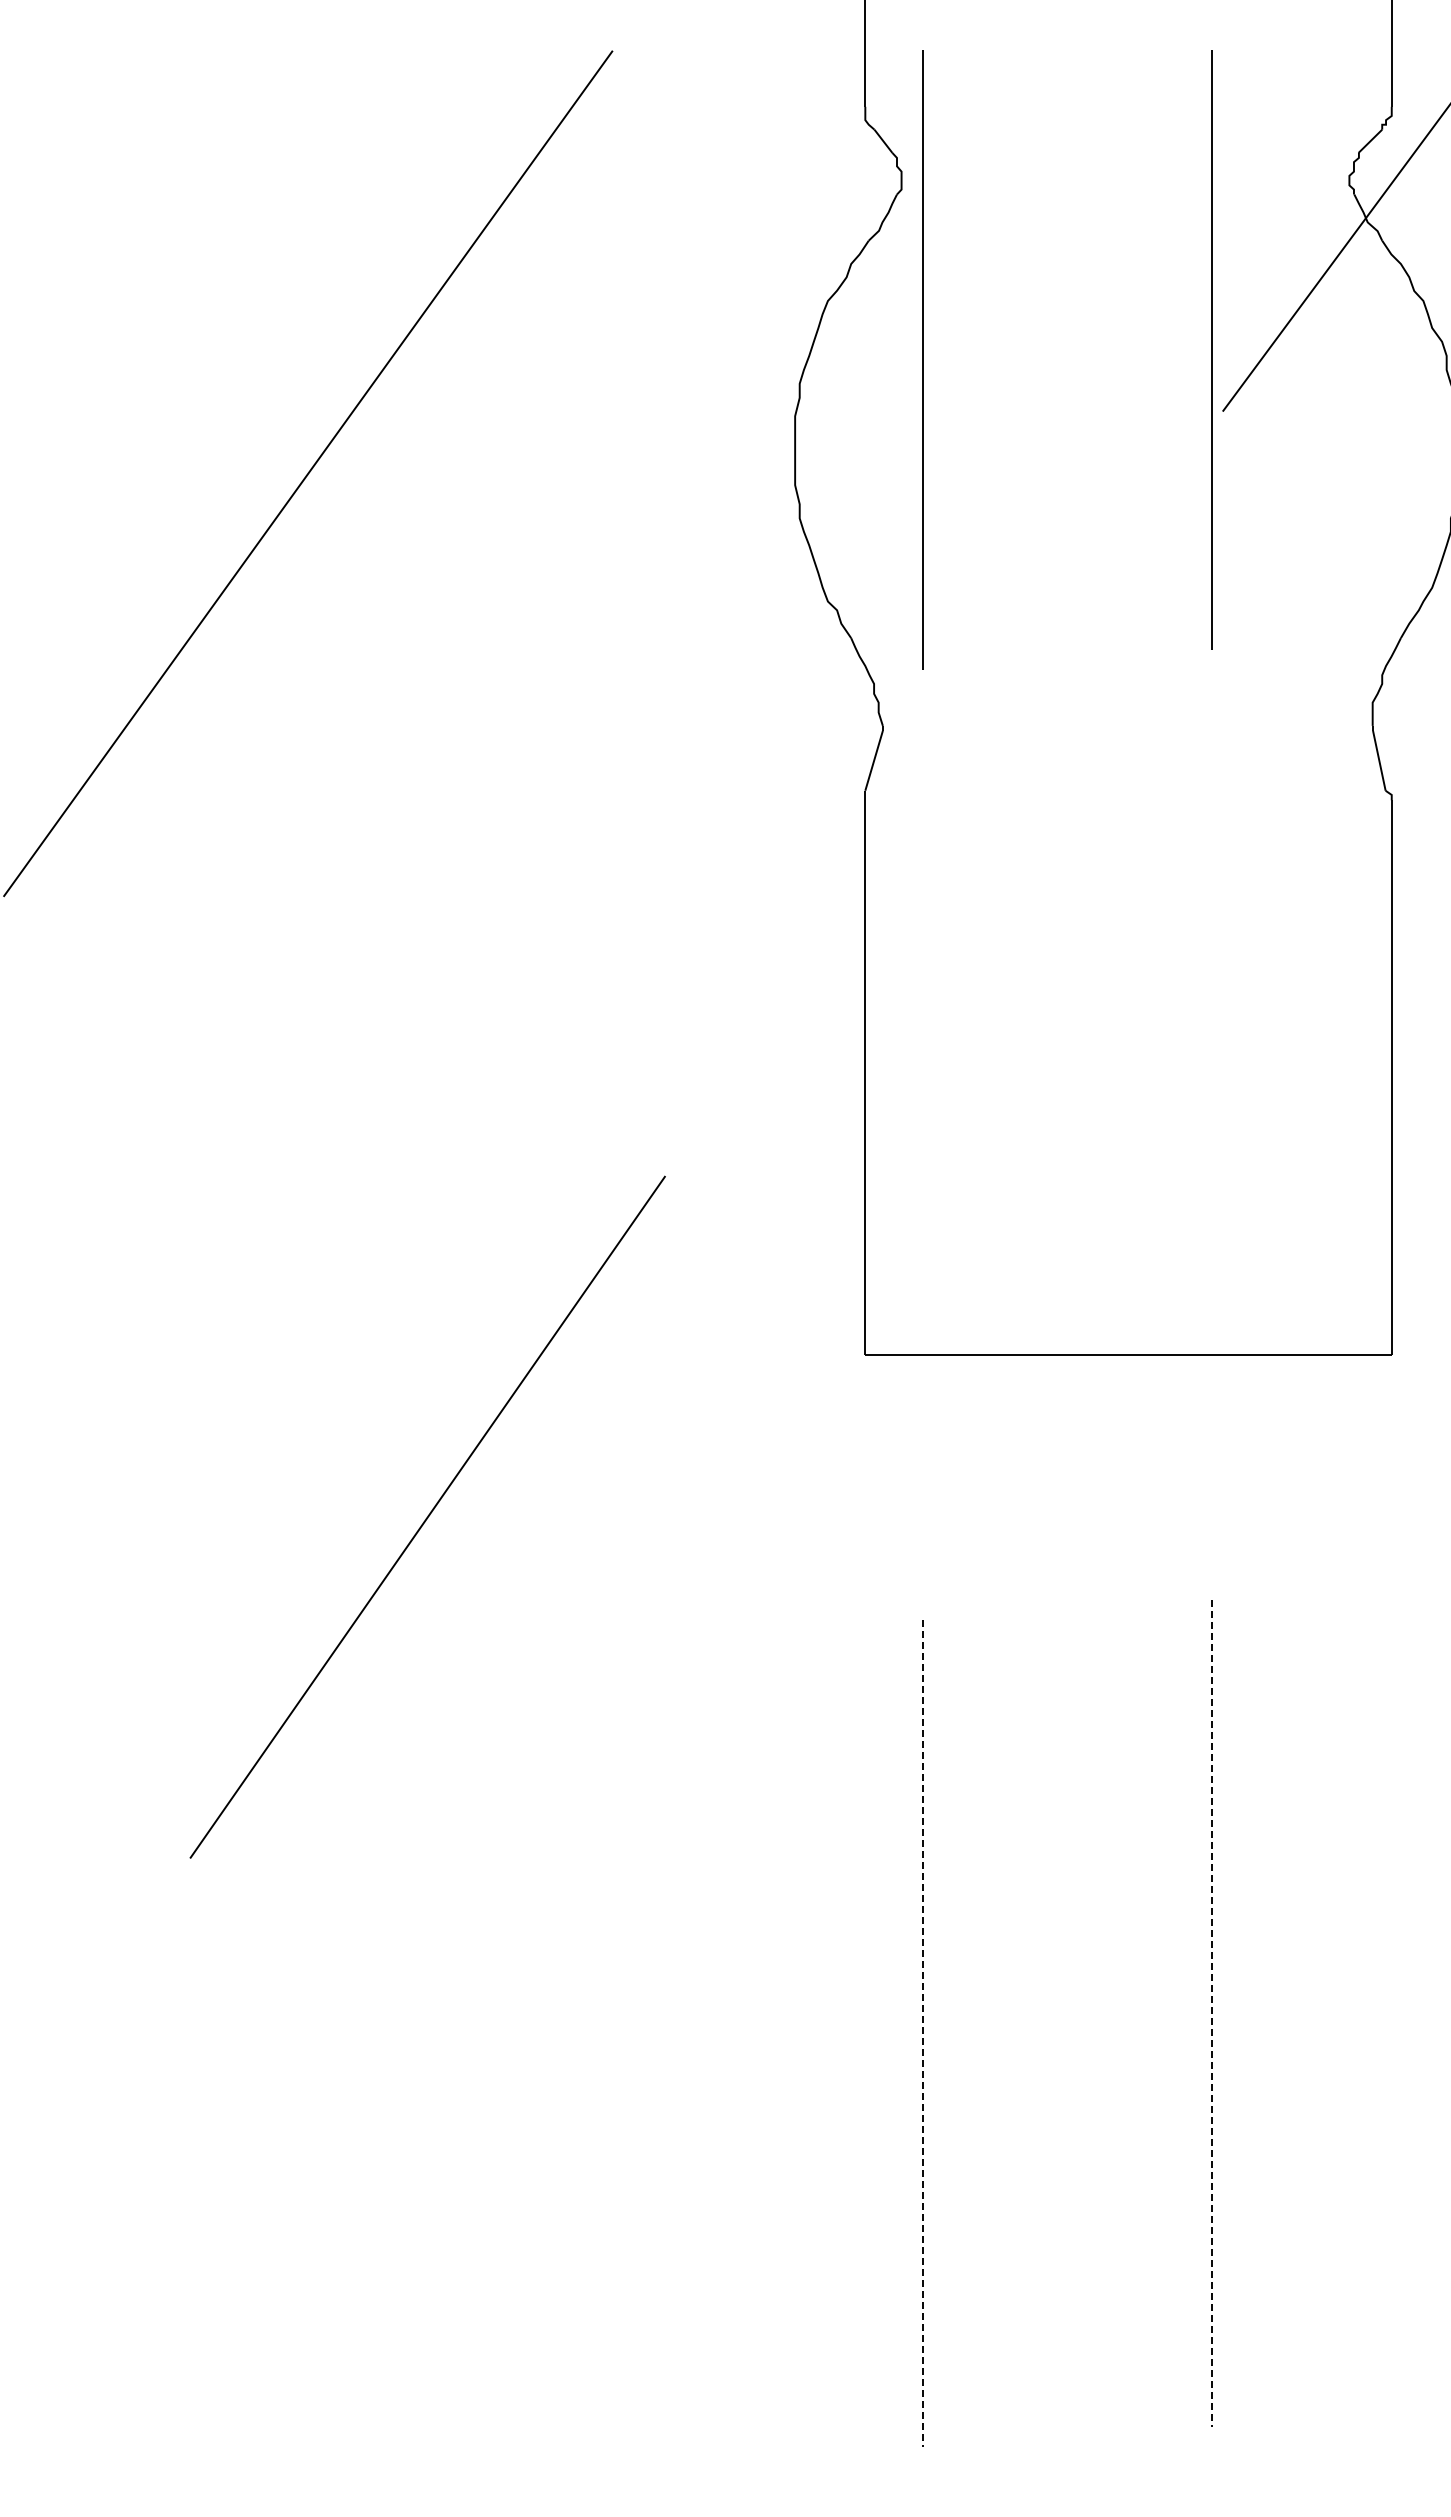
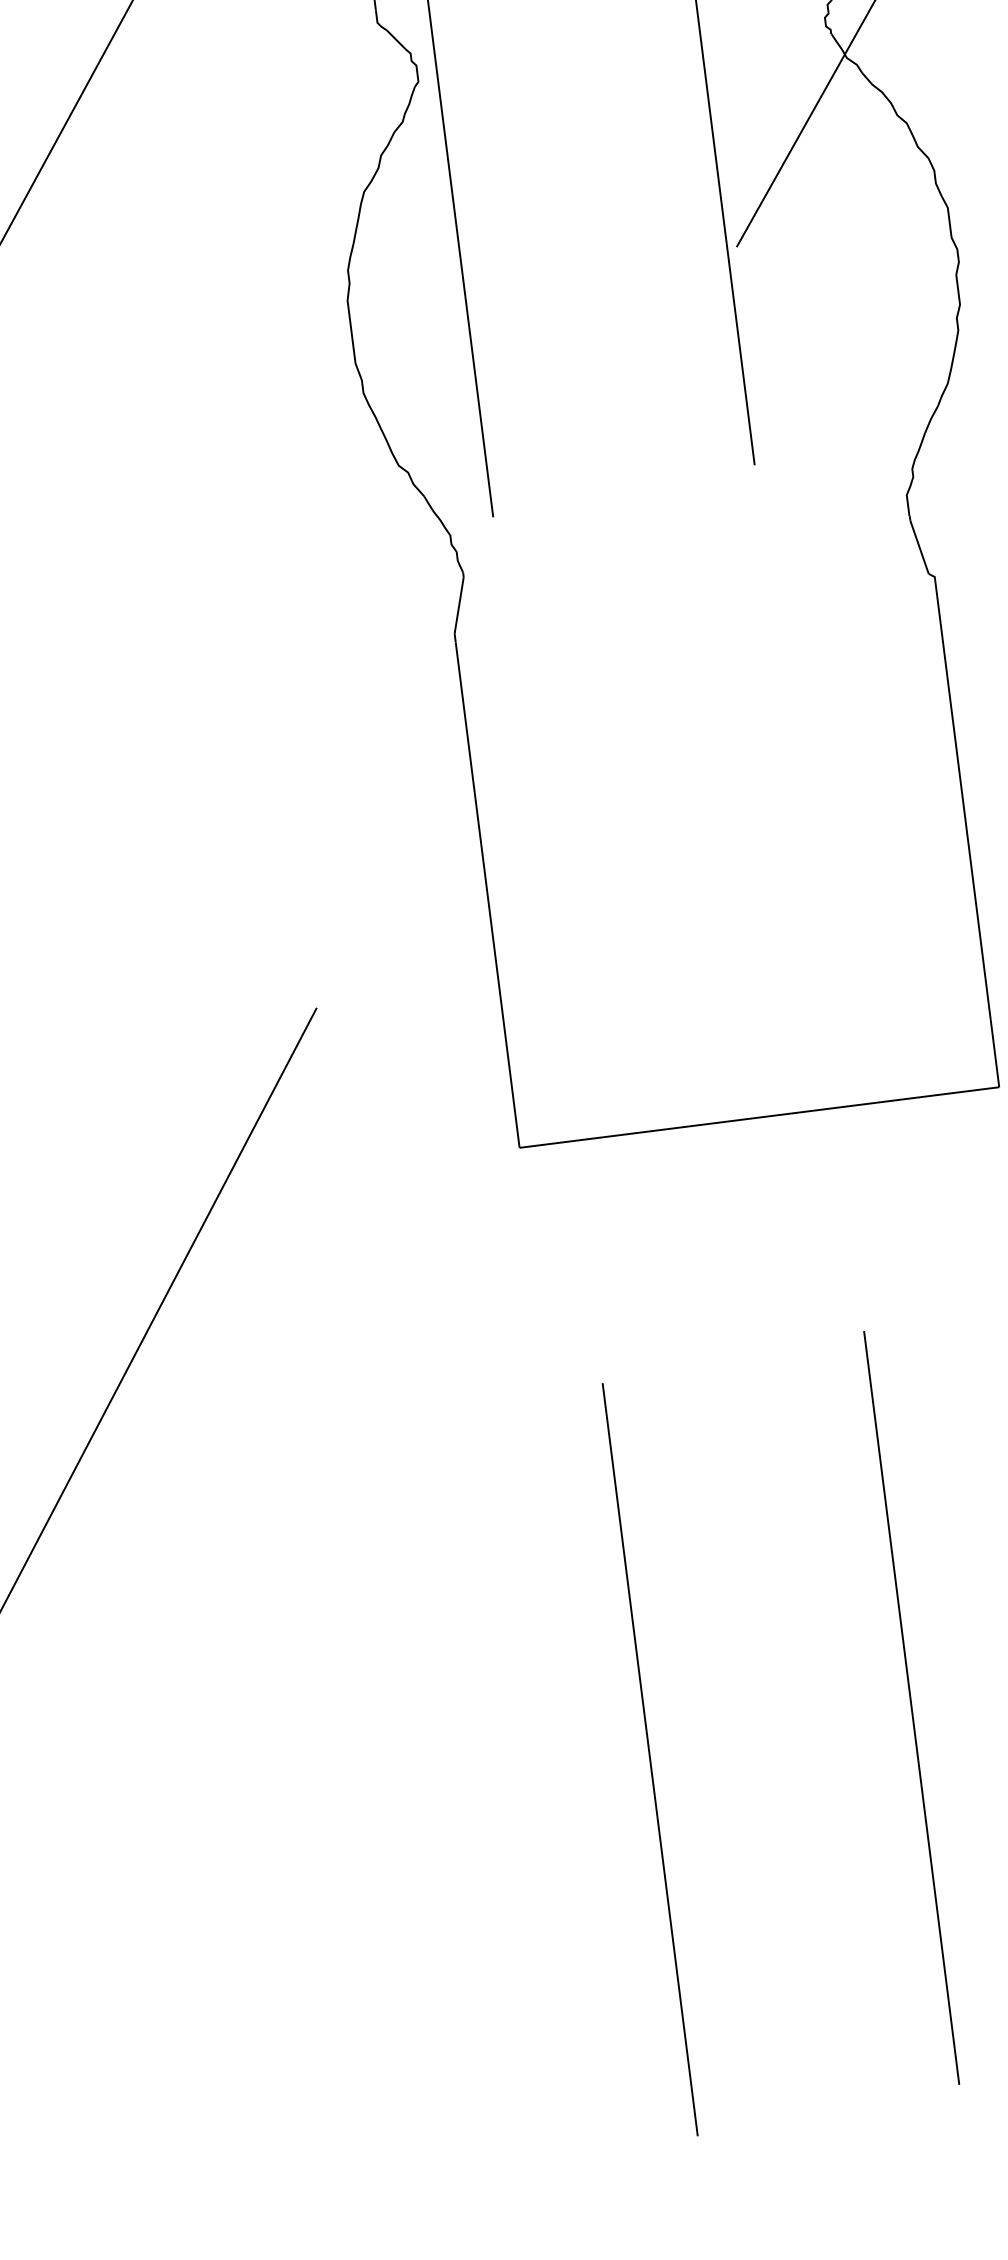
line: (1212, 2013) -> (911, 1707), dashed -> solid
line: (922, 2034) -> (649, 1760), dashed -> solid

